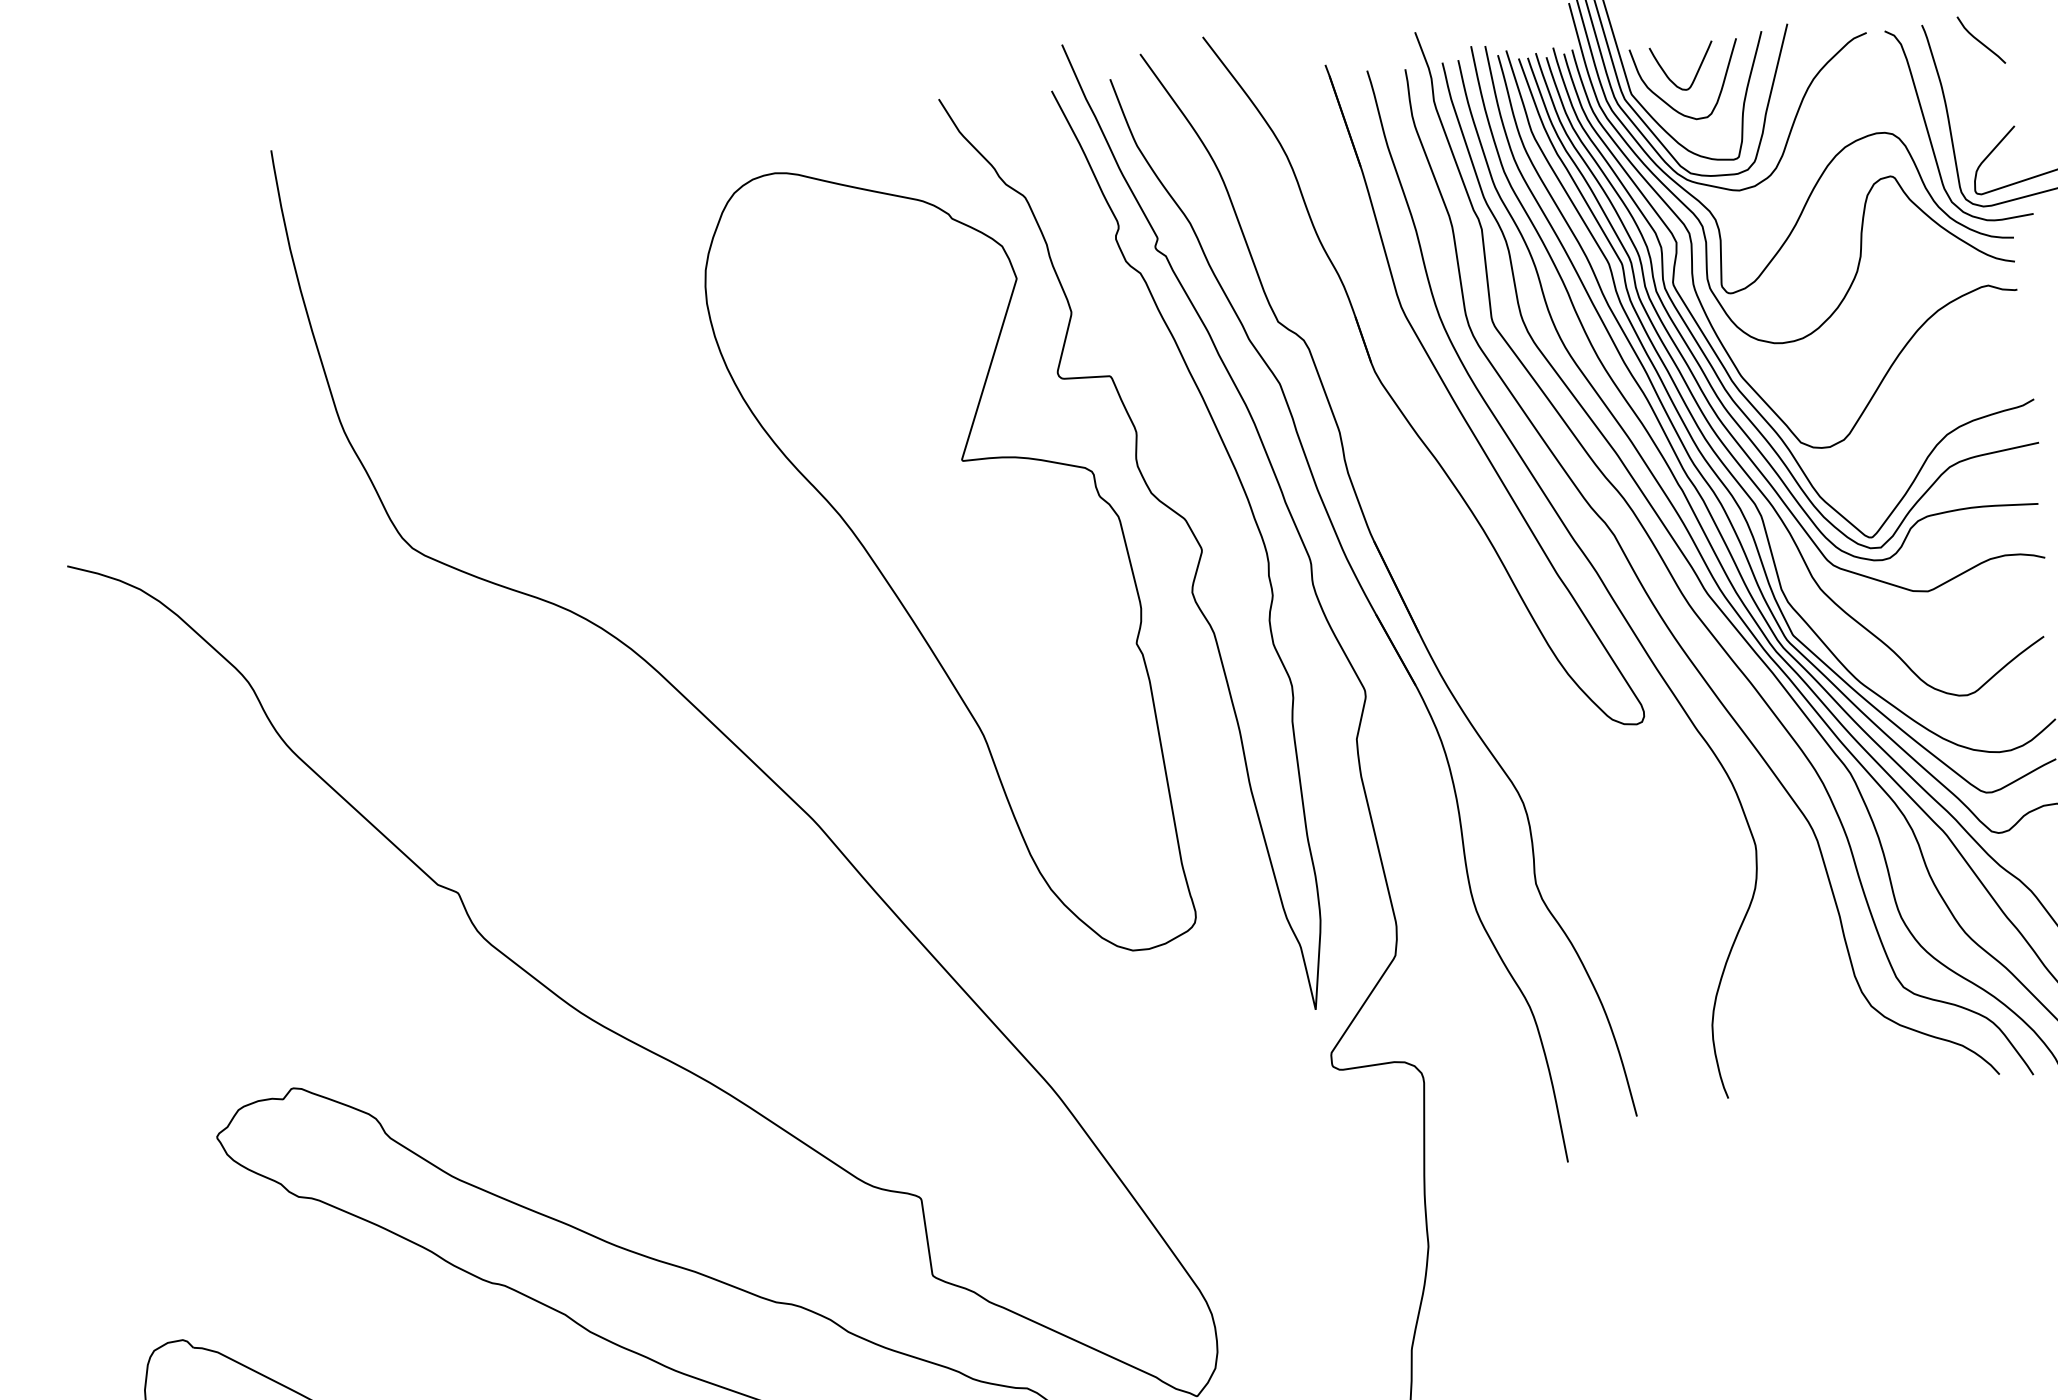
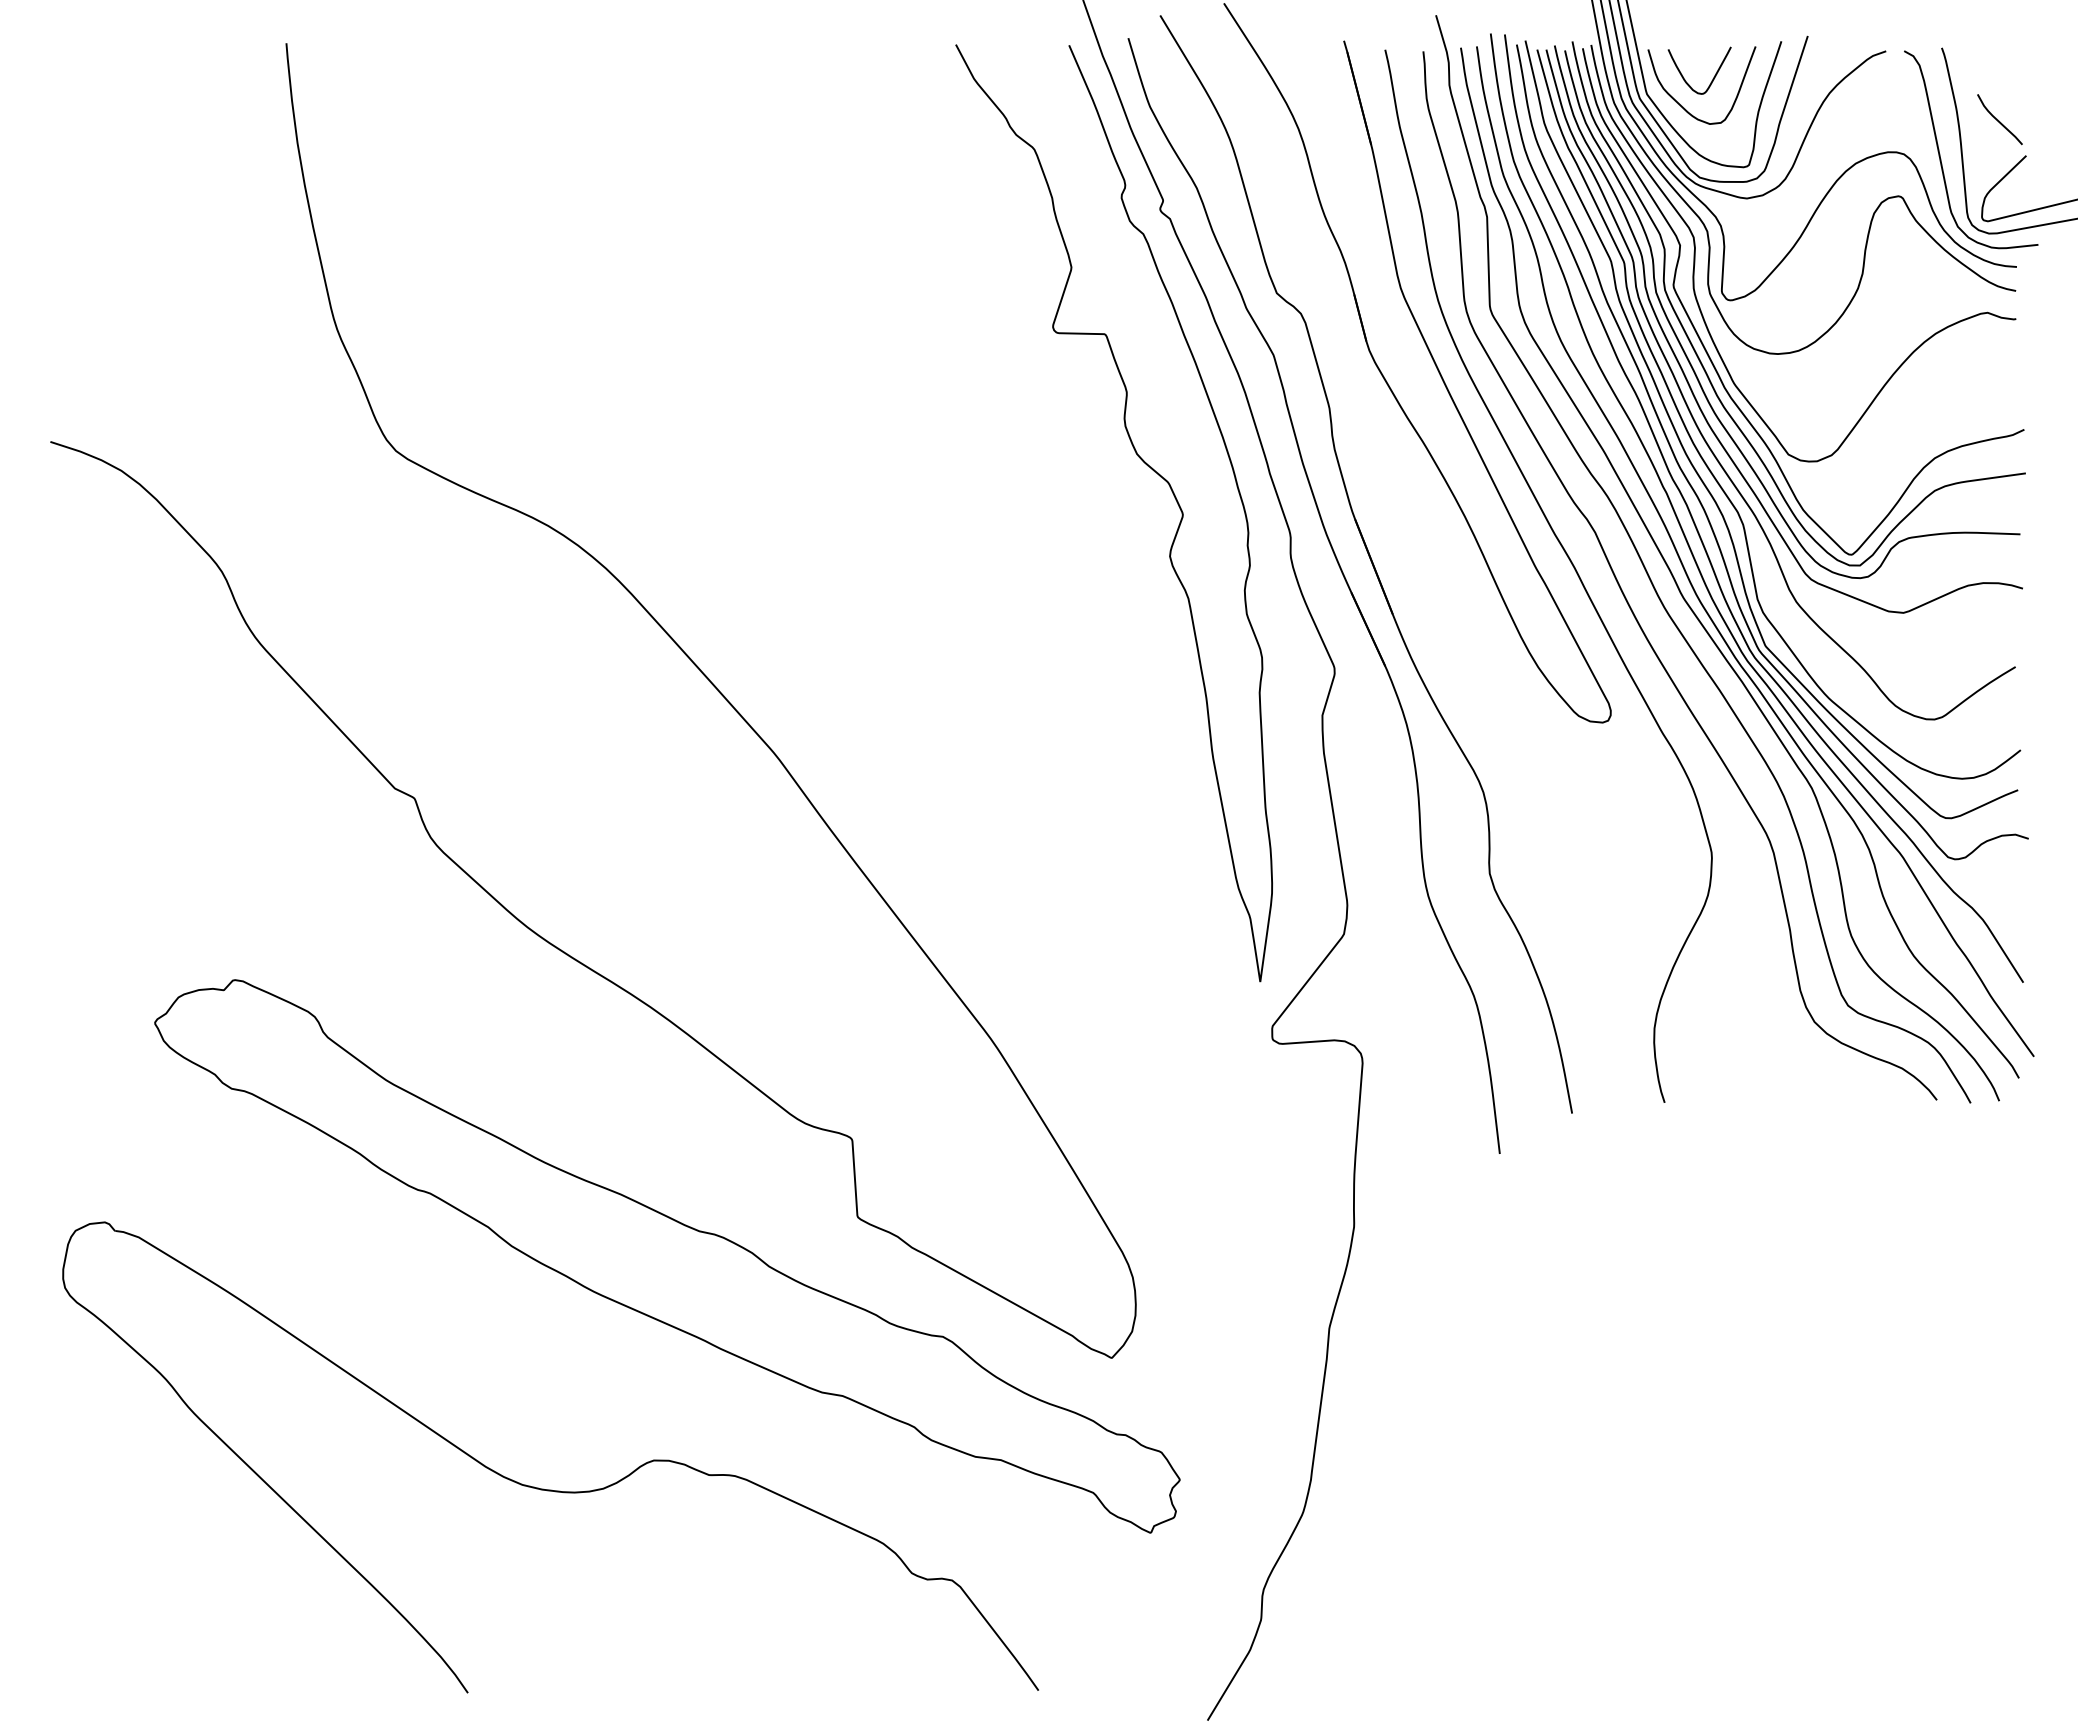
curve: (1979, 40) -> (1998, 119), moved
part: (946, 561) -> (927, 506), removed

